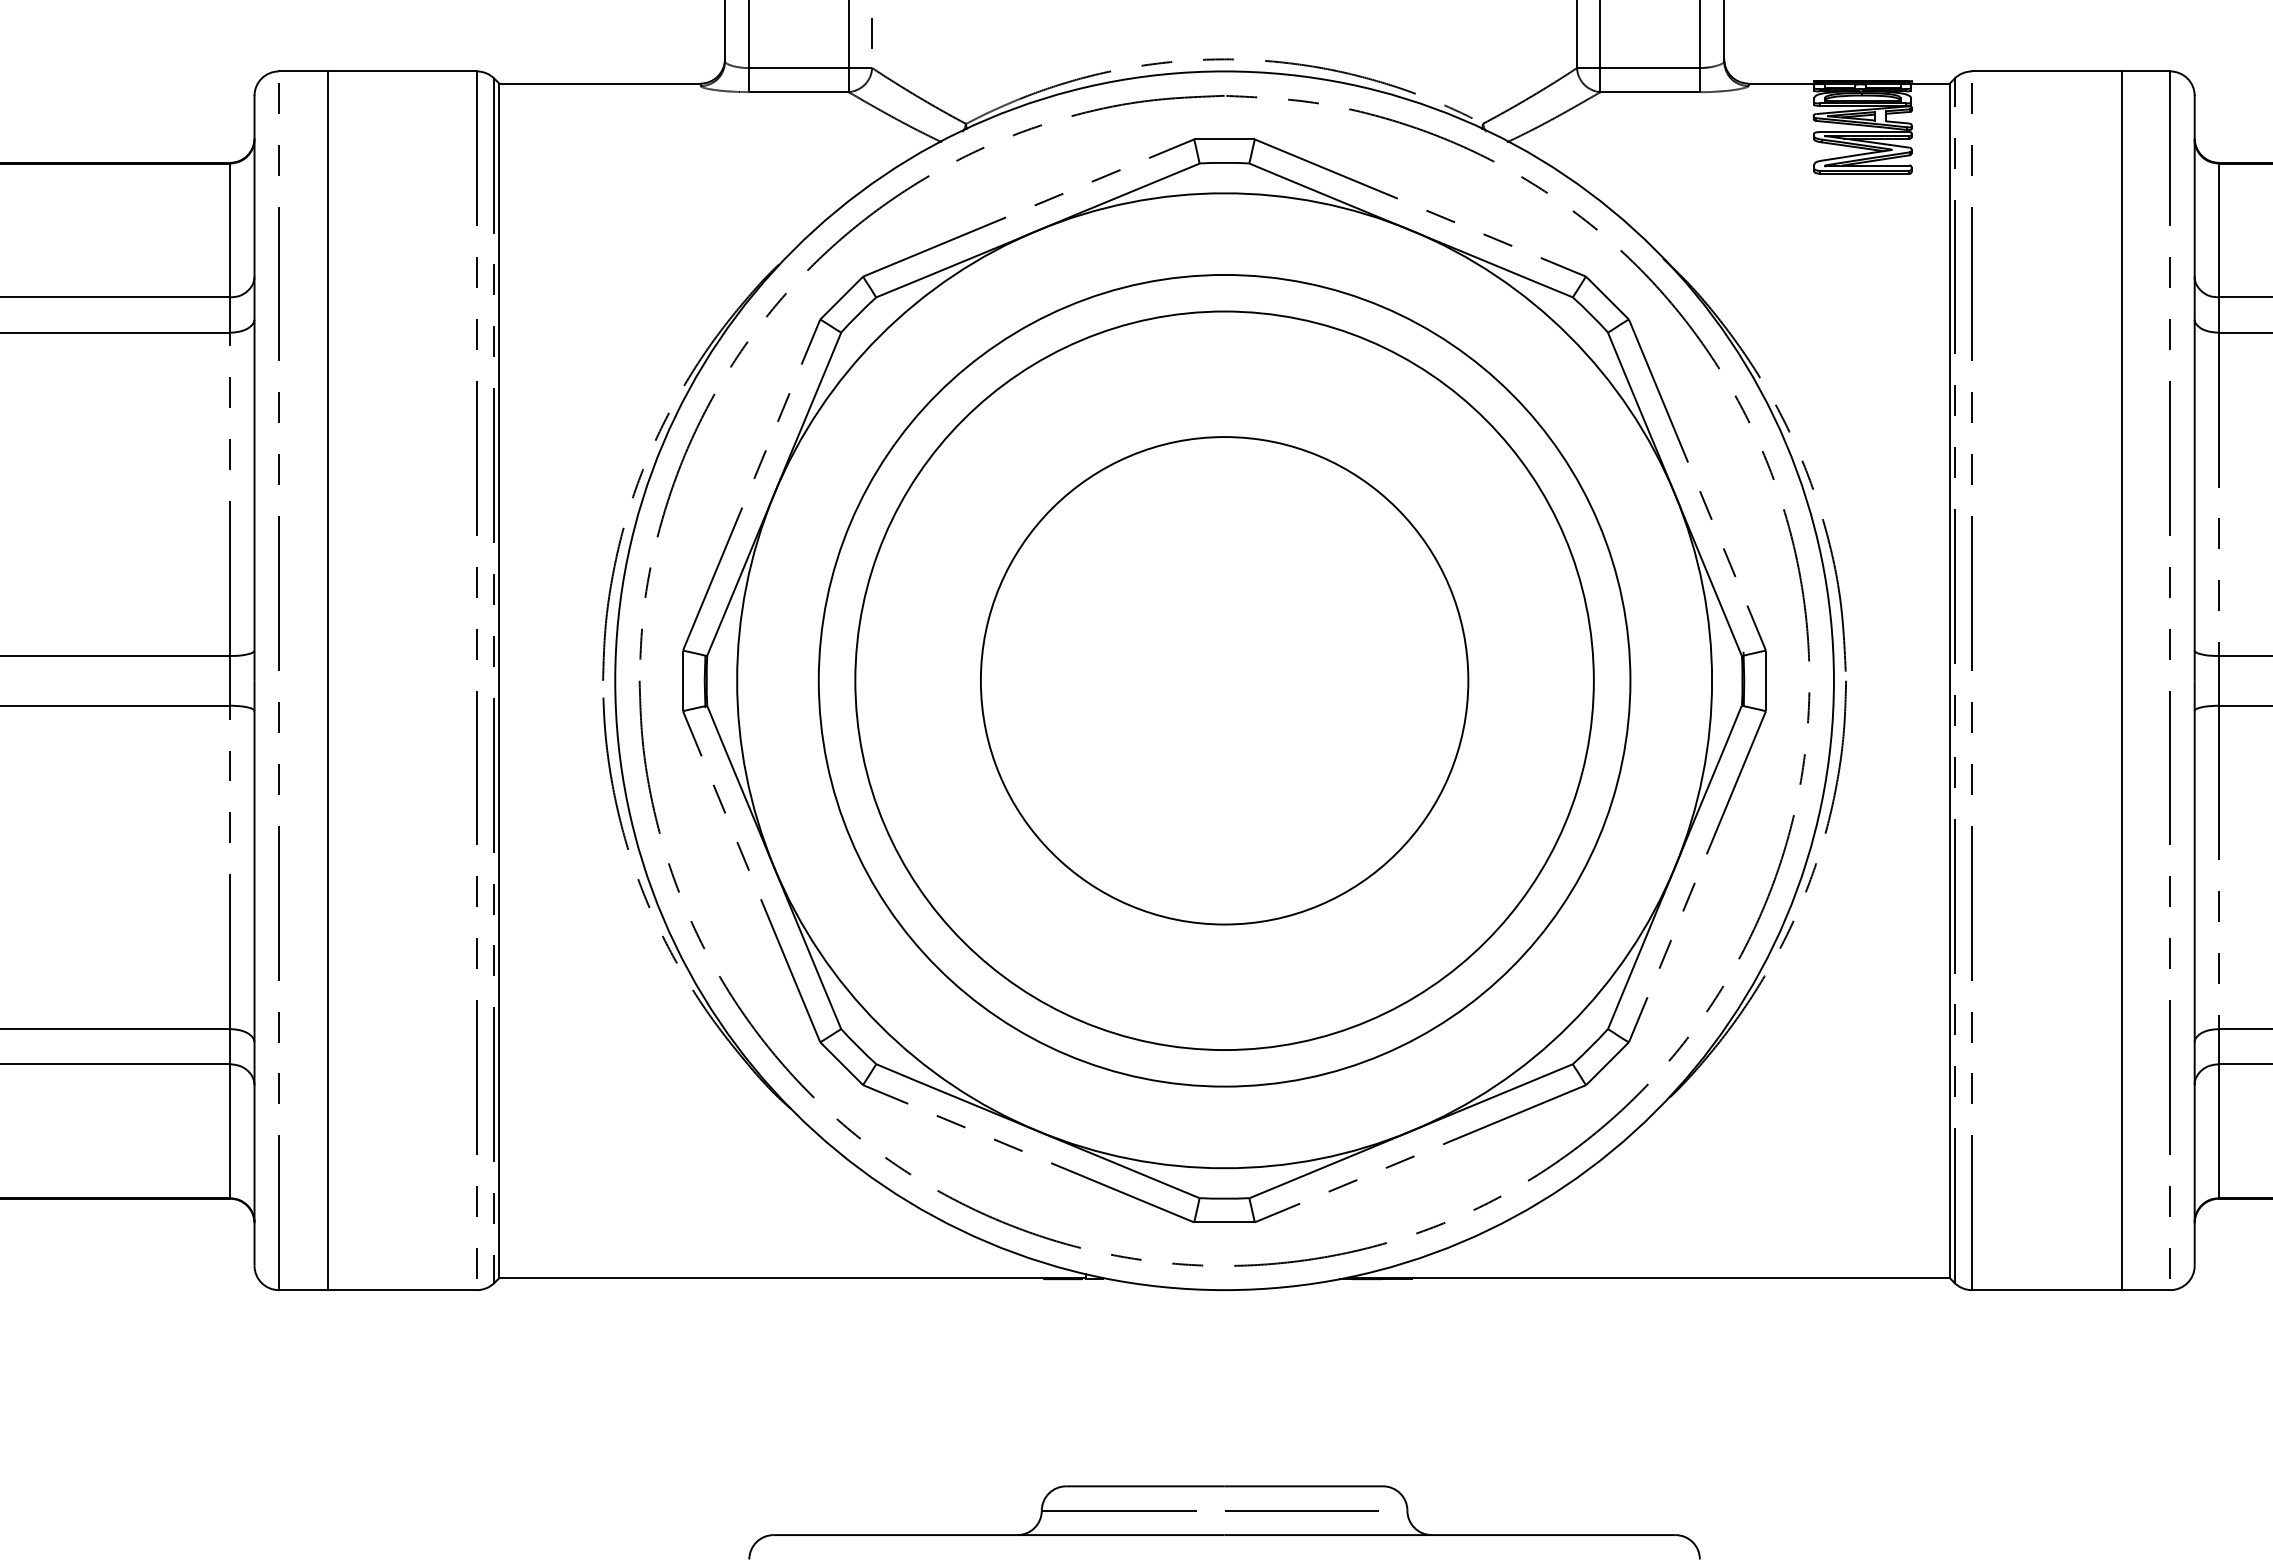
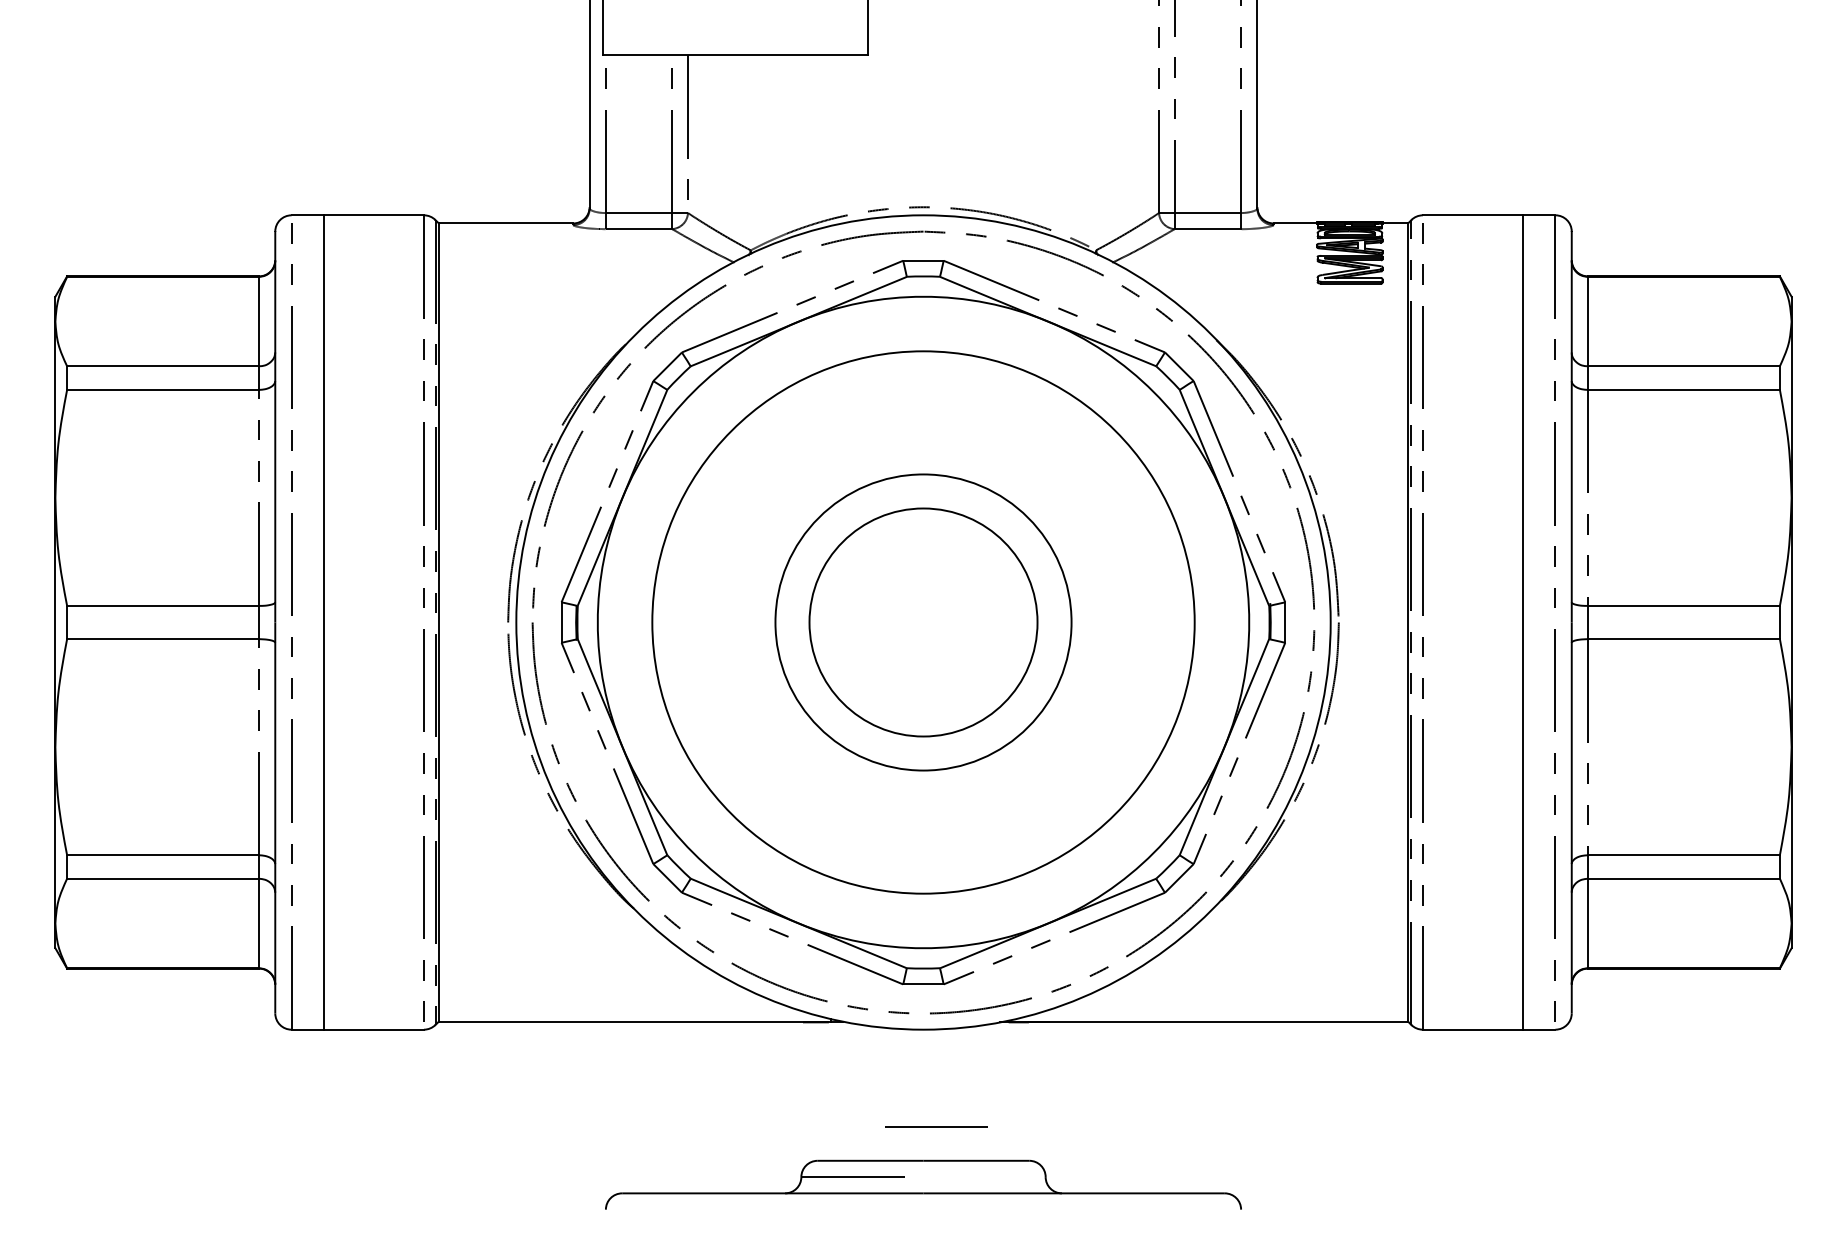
circle: (1224, 680) -> (923, 622), size x0.6
circle: (1224, 680) -> (923, 622), size x0.7
line: (1302, 1509) -> (936, 1126), moved

